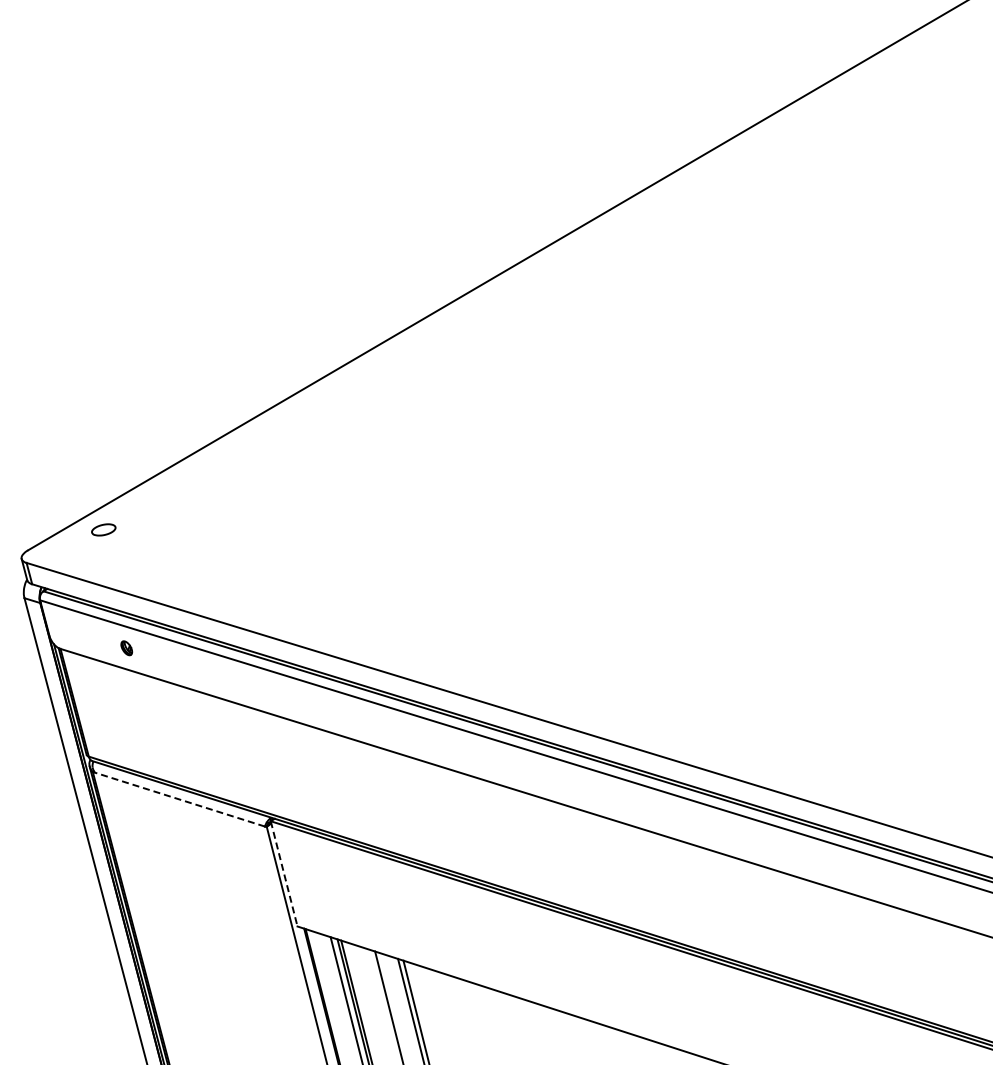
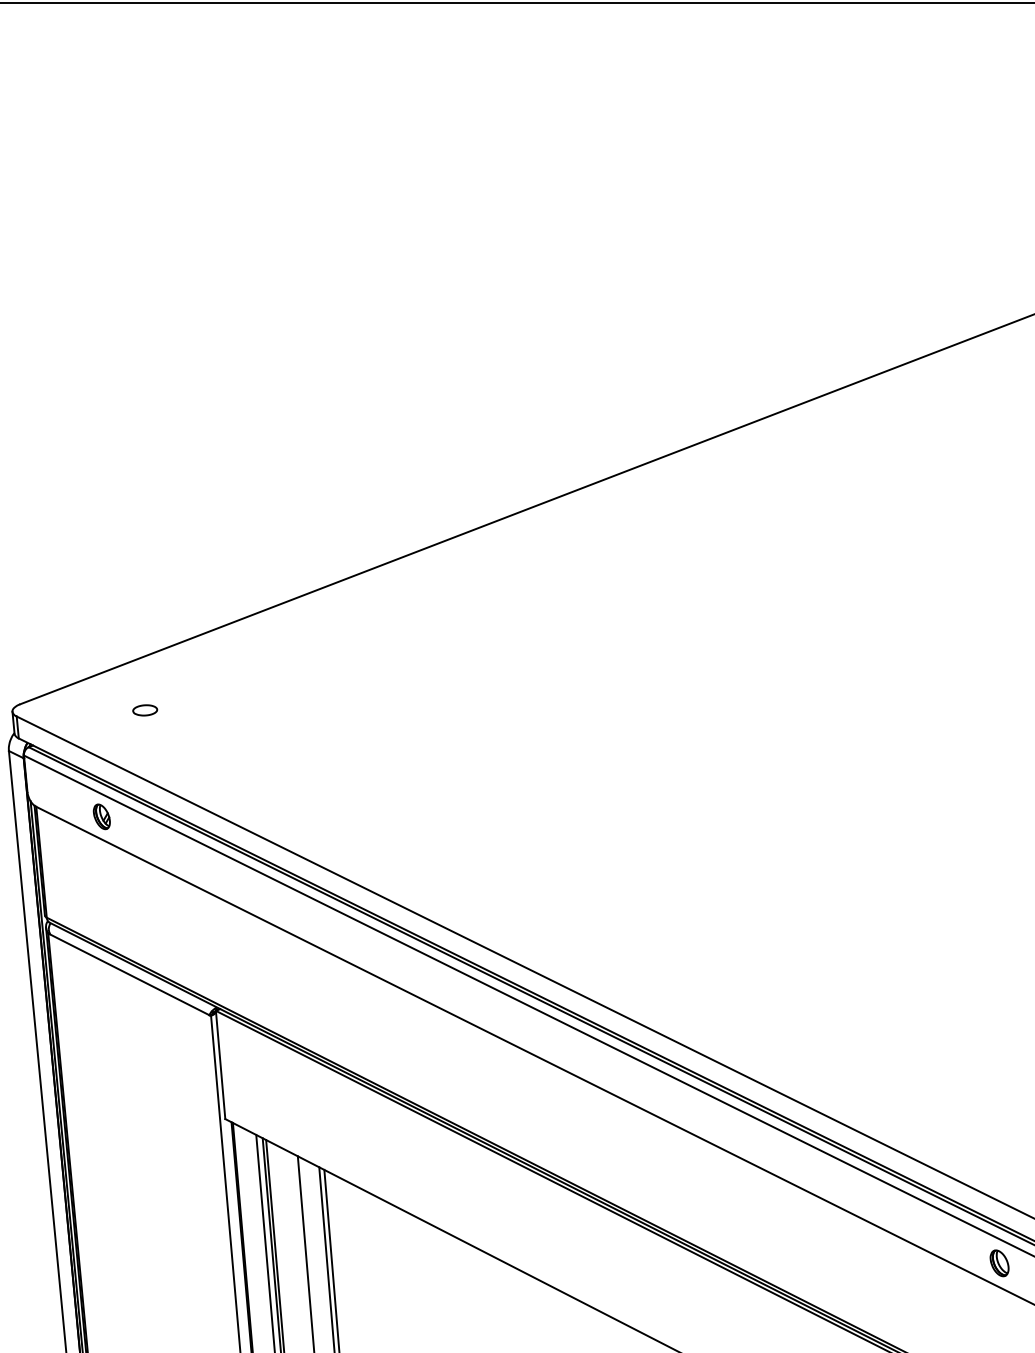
part: (104, 529) -> (145, 710), moved
part: (126, 647) -> (101, 816), size x1.67
line: (179, 799) -> (129, 974), dashed -> solid
line: (284, 874) -> (220, 1065), dashed -> solid

